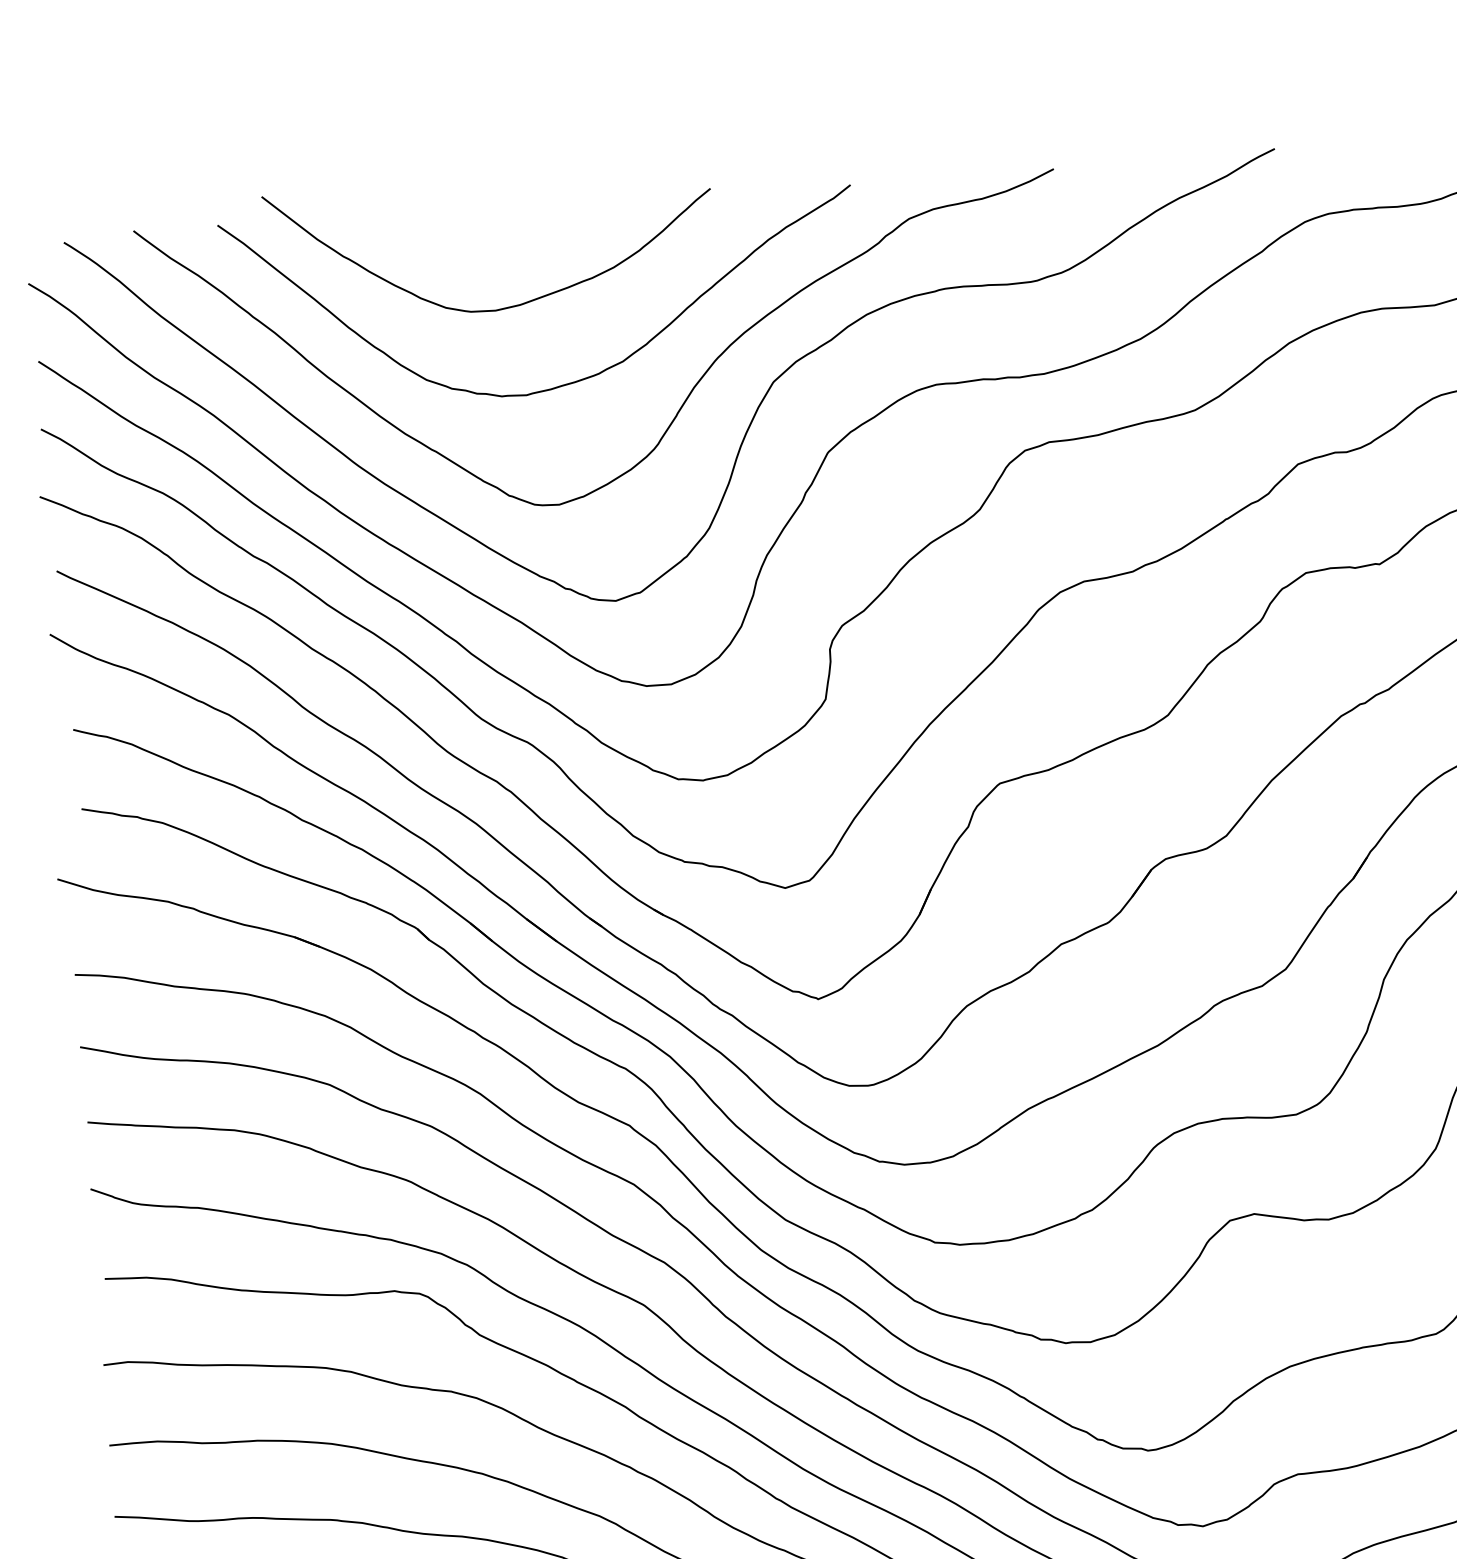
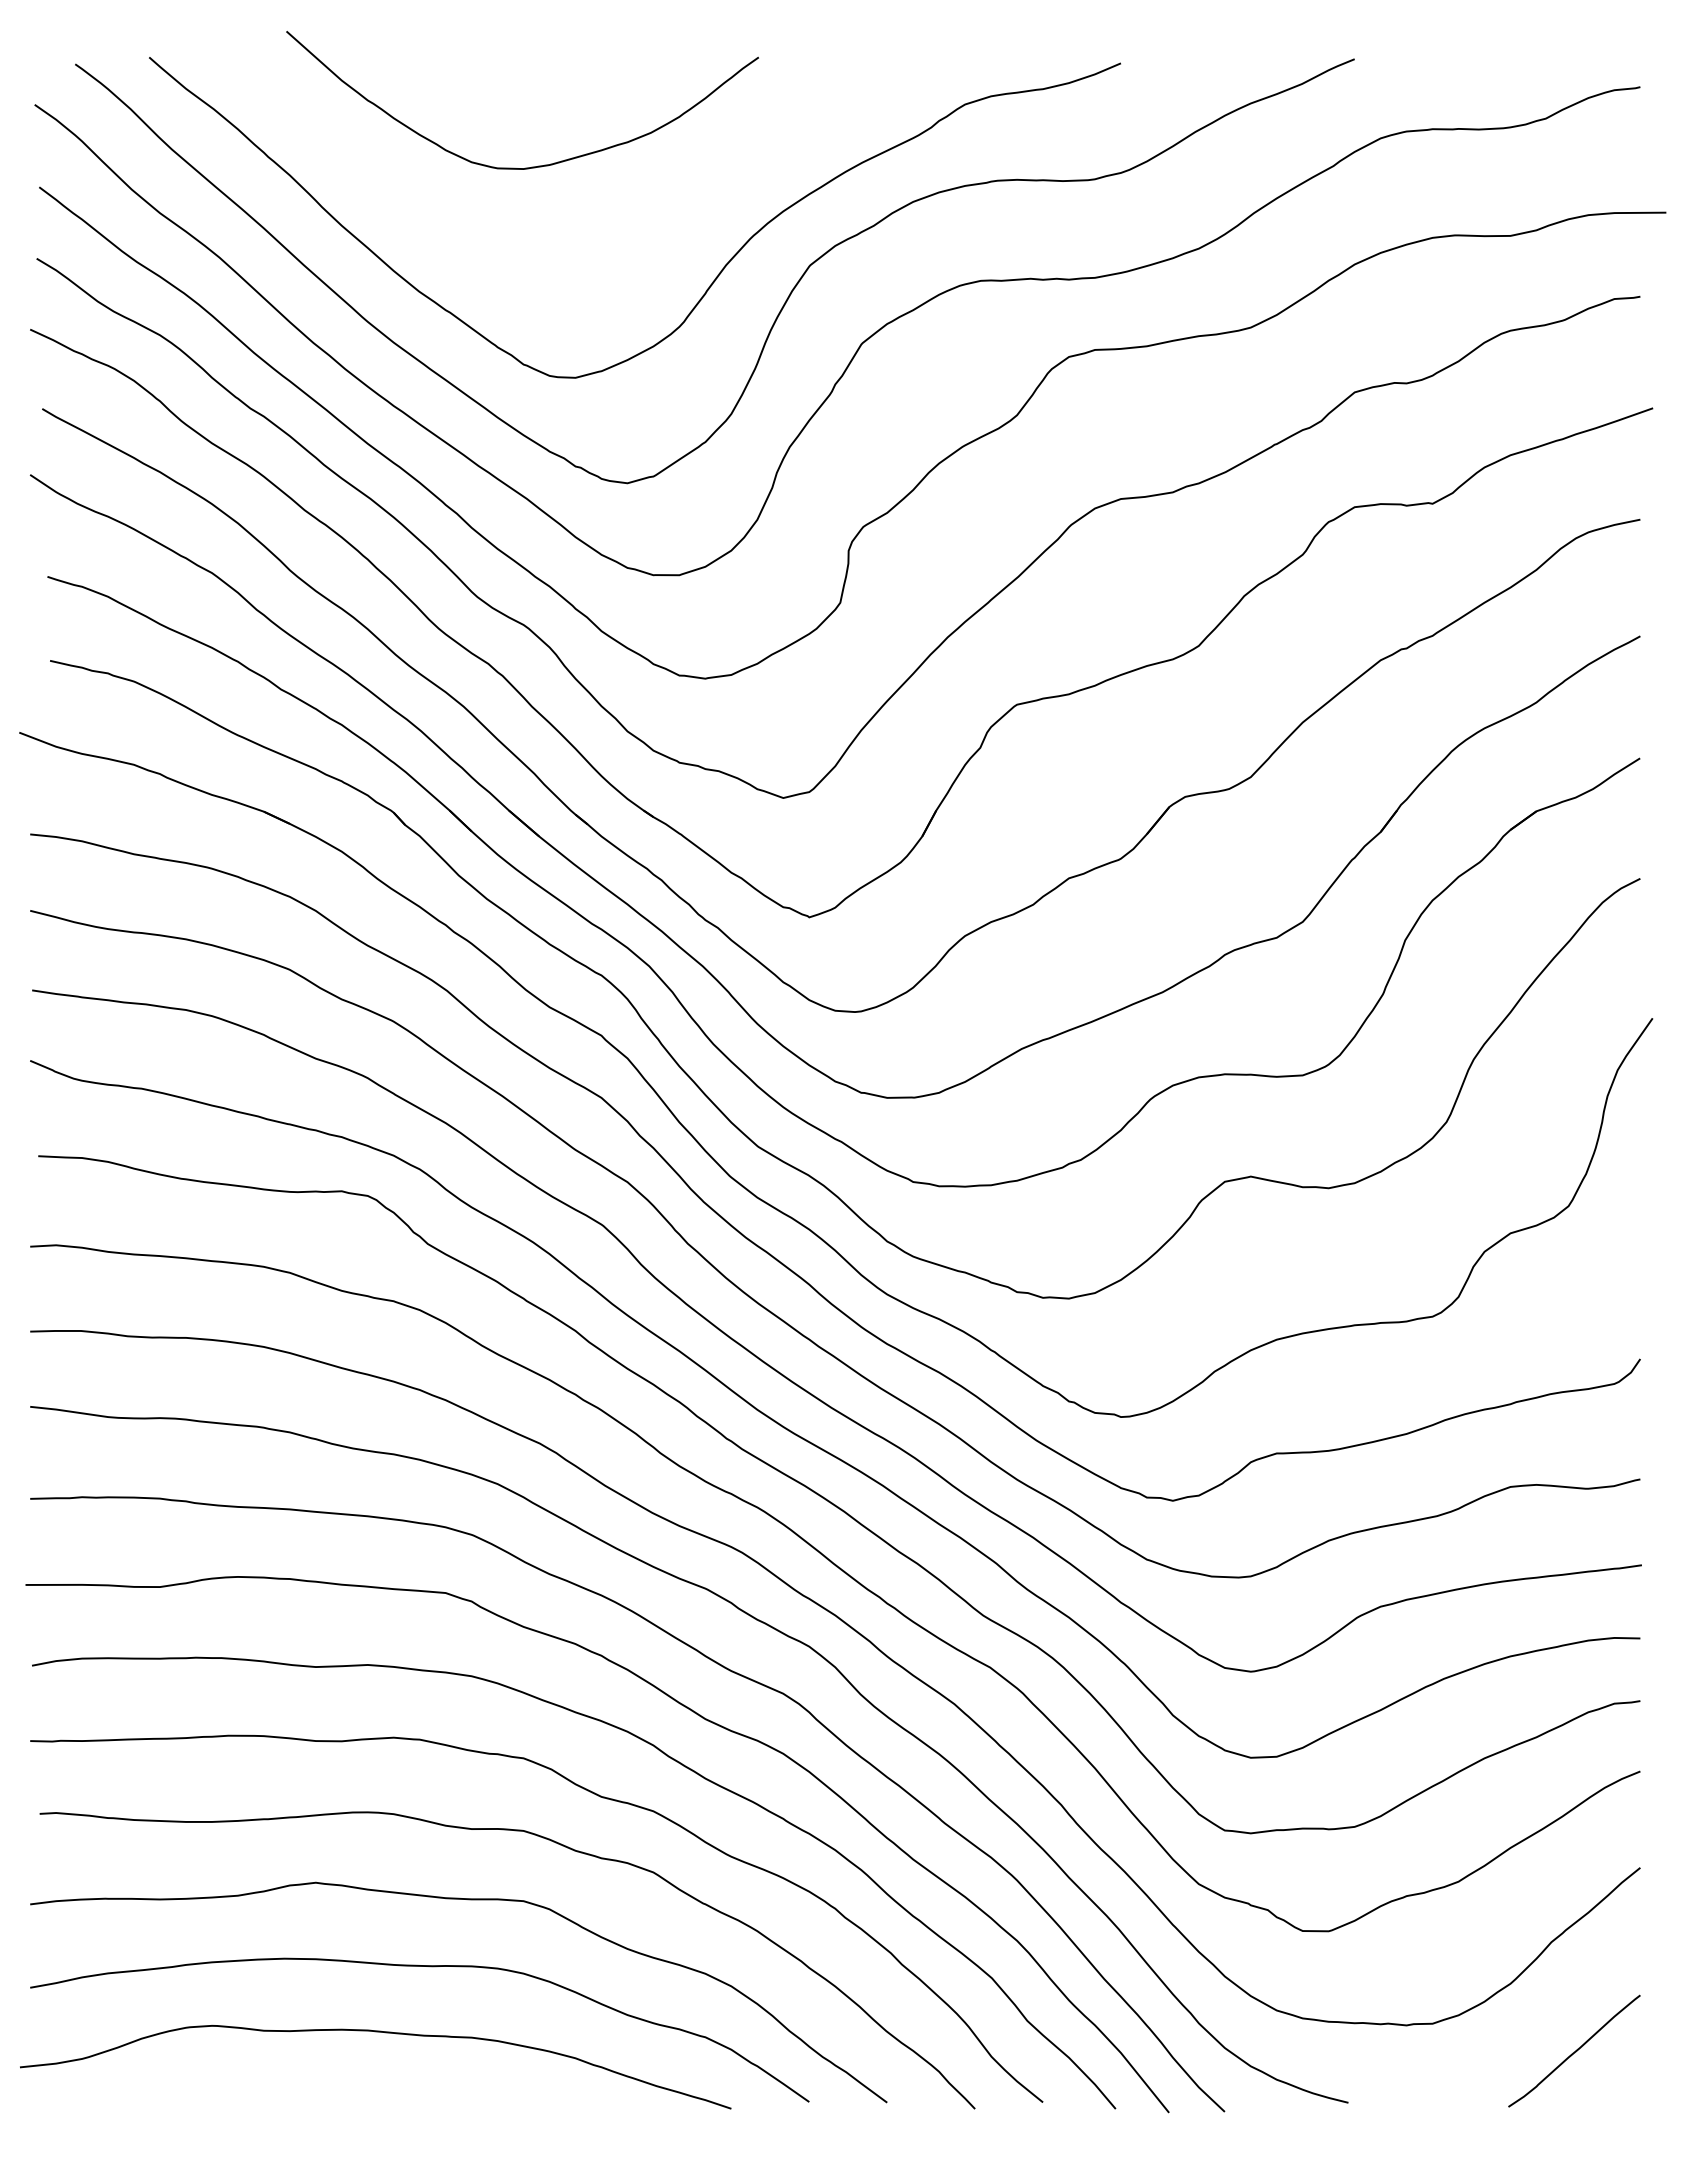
curve: (563, 384) -> (589, 251), removed

